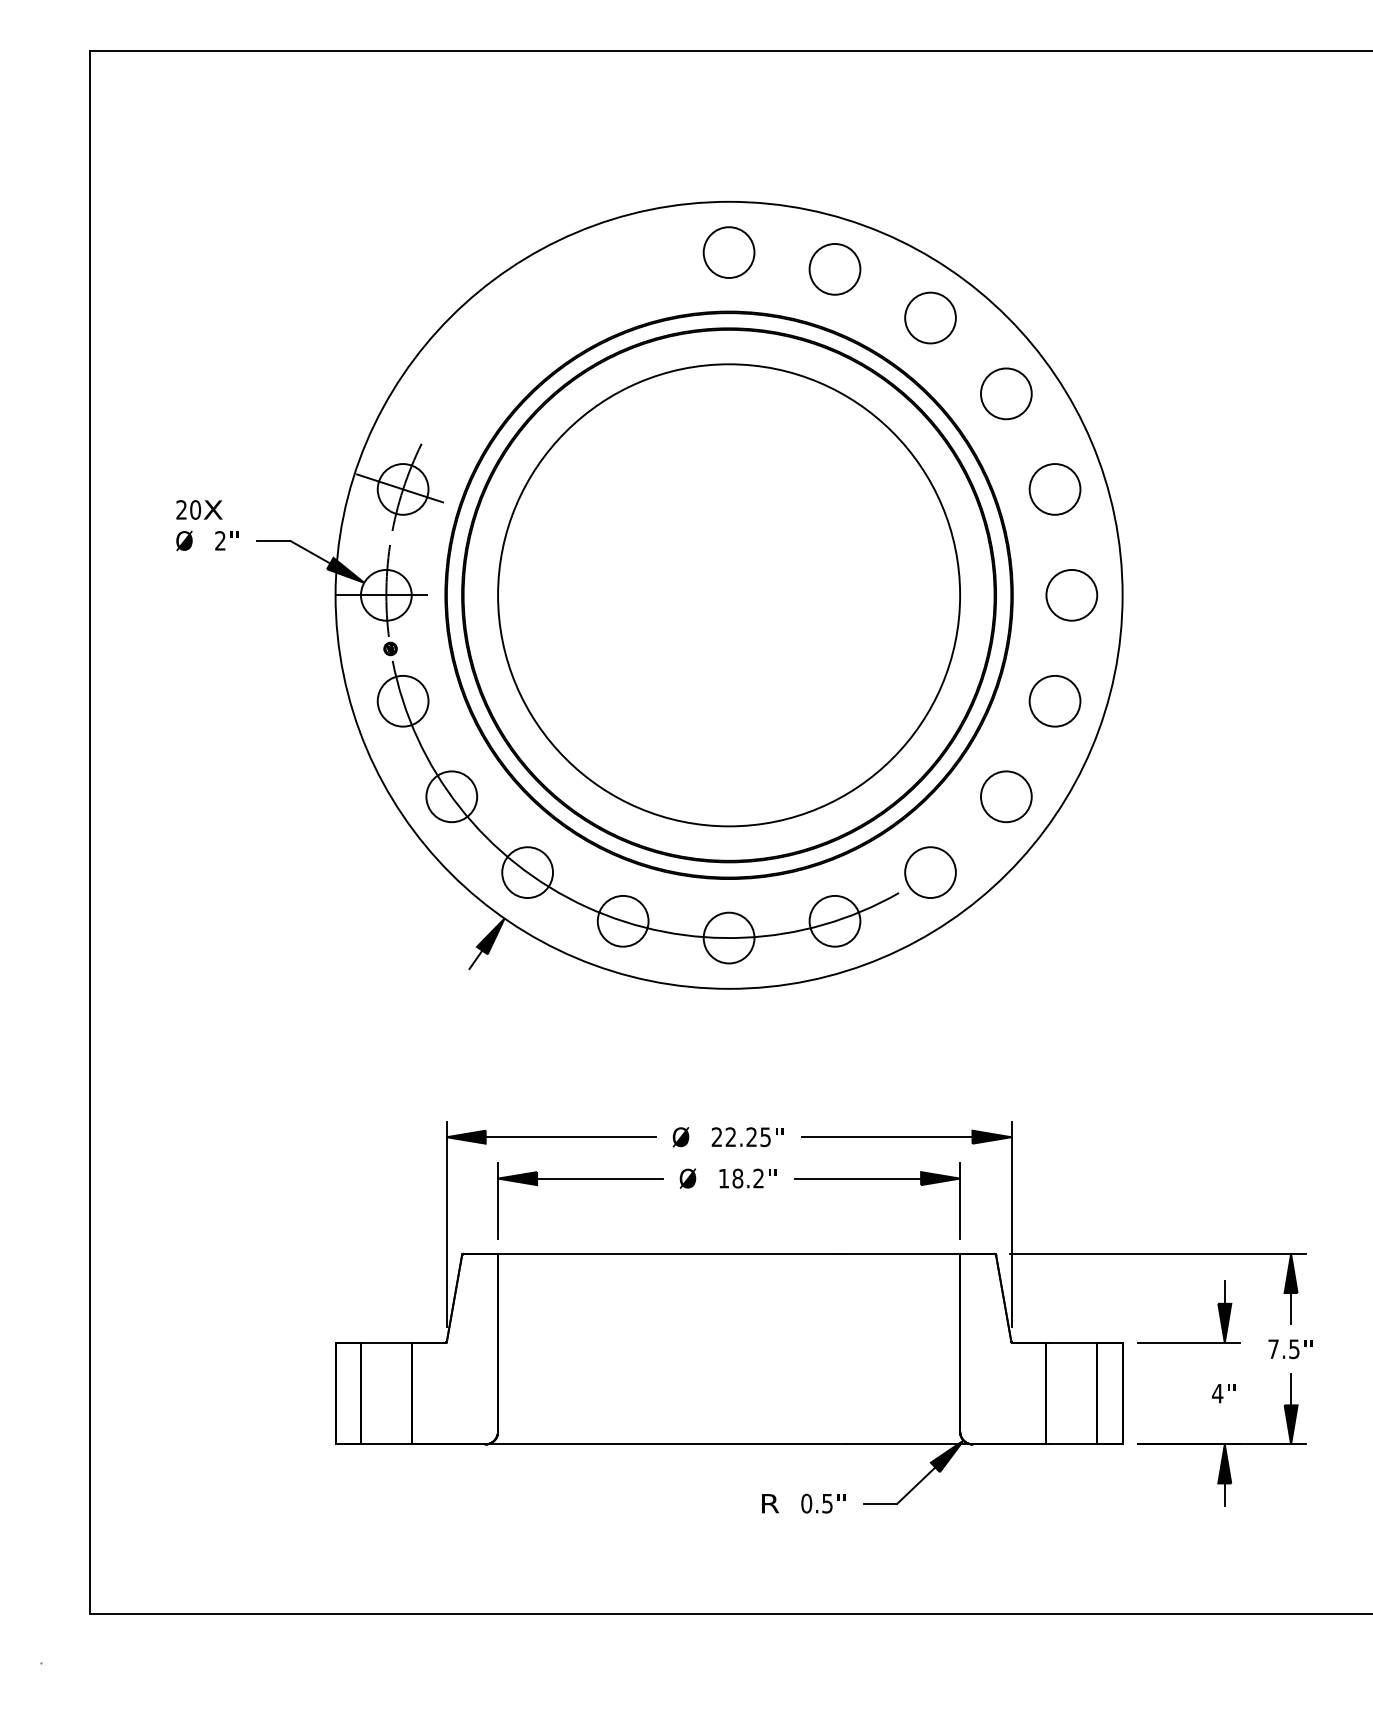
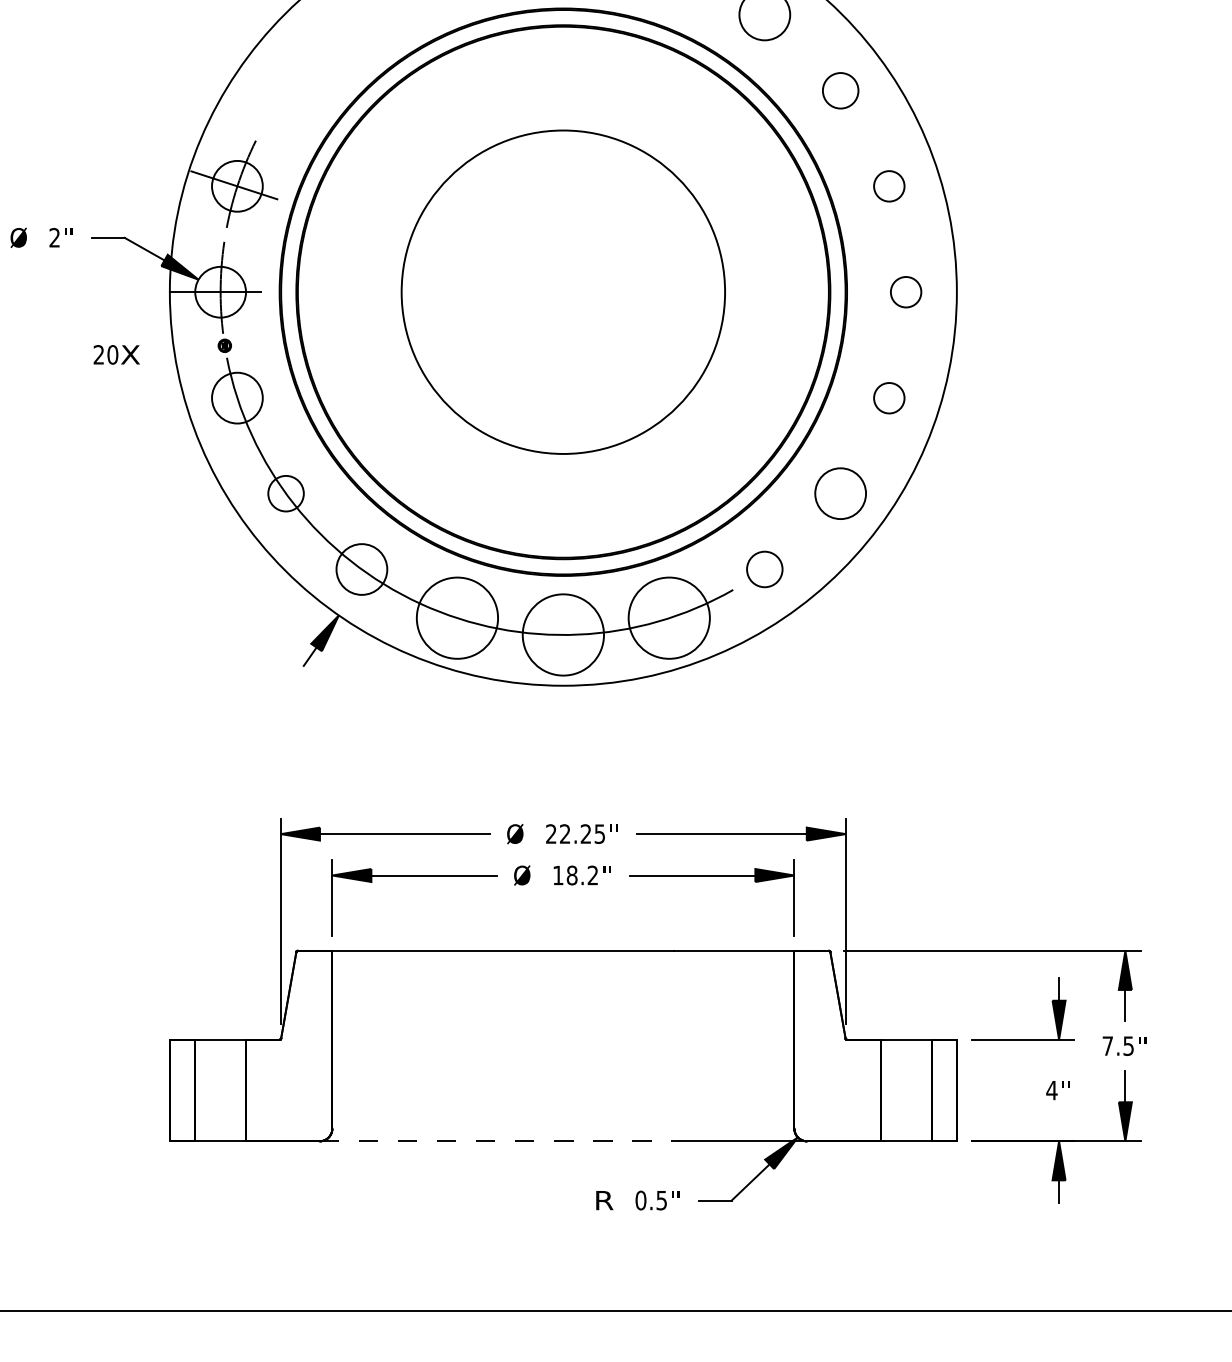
circle: (1006, 393) -> (840, 90), size x0.7
circle: (1054, 489) -> (888, 186), size x0.6
text: (199, 509) -> (116, 354), moved
circle: (1071, 594) -> (905, 291), size x0.6
circle: (729, 595) -> (563, 292), size x0.7
circle: (1054, 701) -> (888, 398), size x0.6
circle: (451, 796) -> (285, 493), size x0.7
circle: (930, 872) -> (764, 569), size x0.7
circle: (622, 920) -> (456, 617), size x1.6
circle: (834, 920) -> (668, 617), size x1.6
circle: (728, 937) -> (562, 634), size x1.6
line: (666, 1444) -> (500, 1141), solid -> dashed

